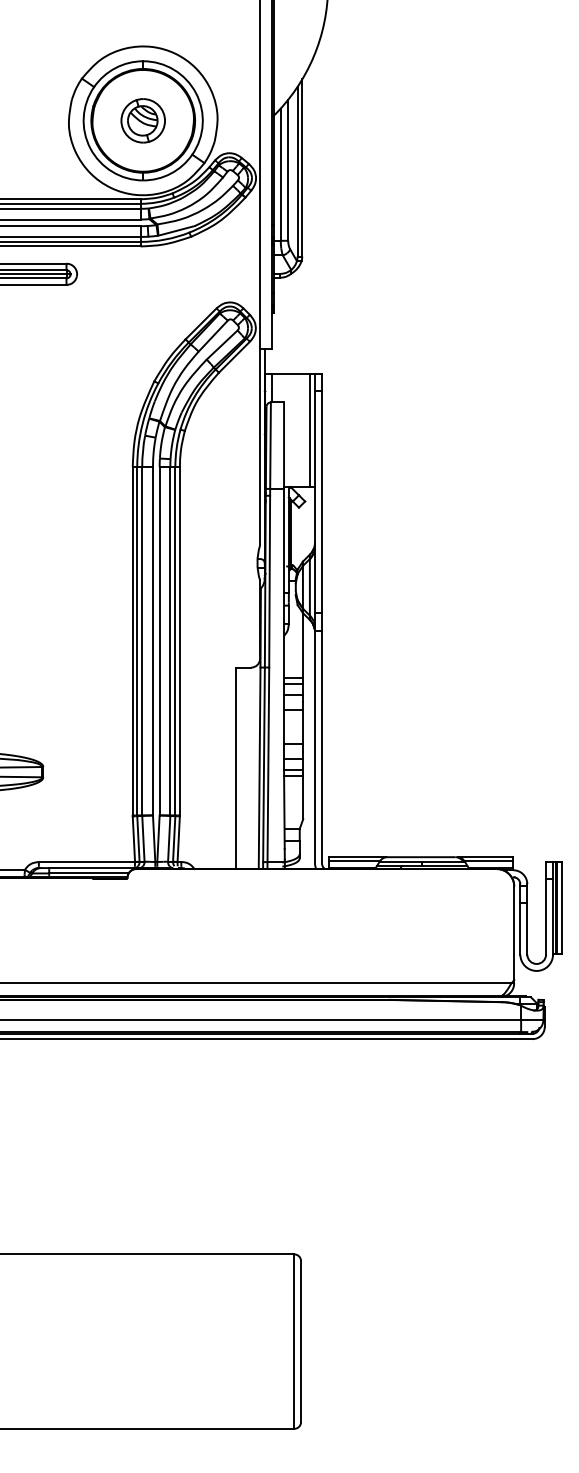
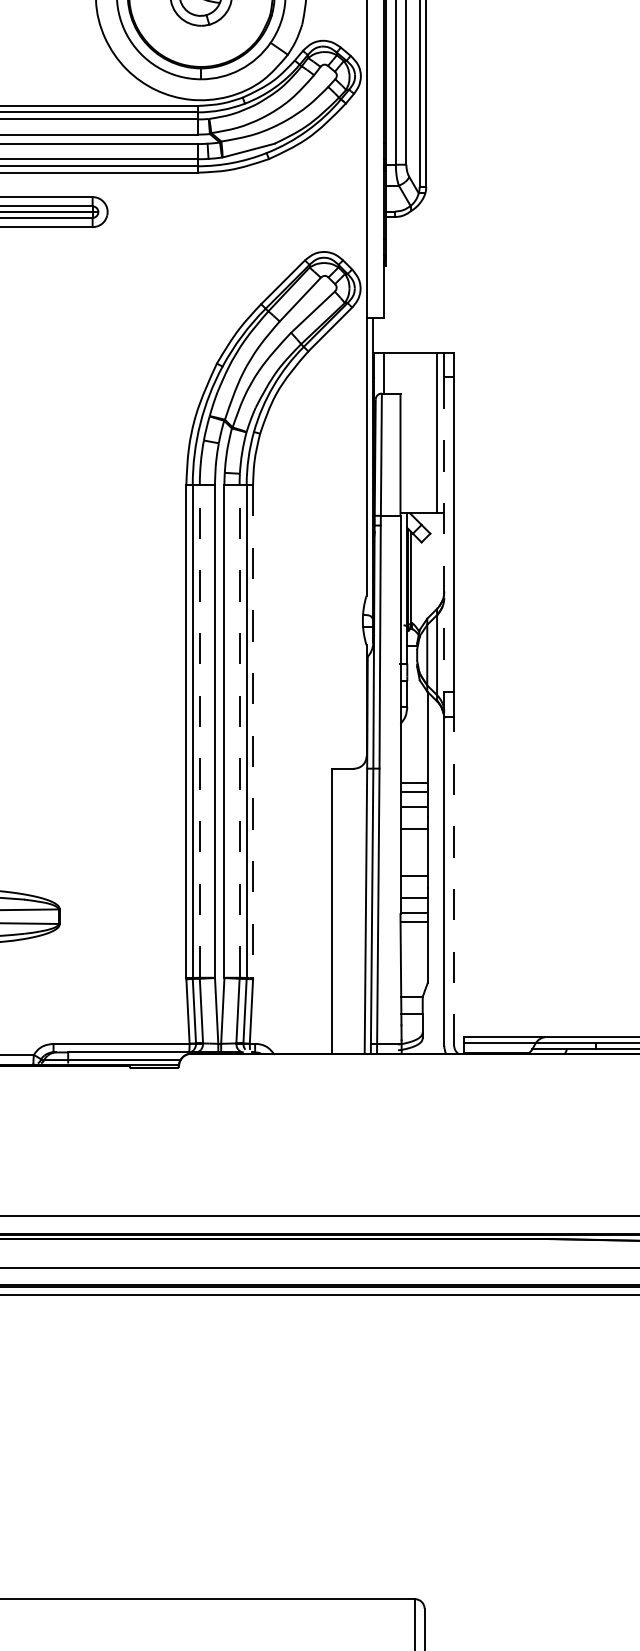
line: (315, 502) -> (445, 535), solid -> dashed
line: (142, 640) -> (200, 730), solid -> dashed
line: (170, 640) -> (239, 730), solid -> dashed
line: (179, 641) -> (252, 731), solid -> dashed
line: (321, 746) -> (453, 880), solid -> dashed

